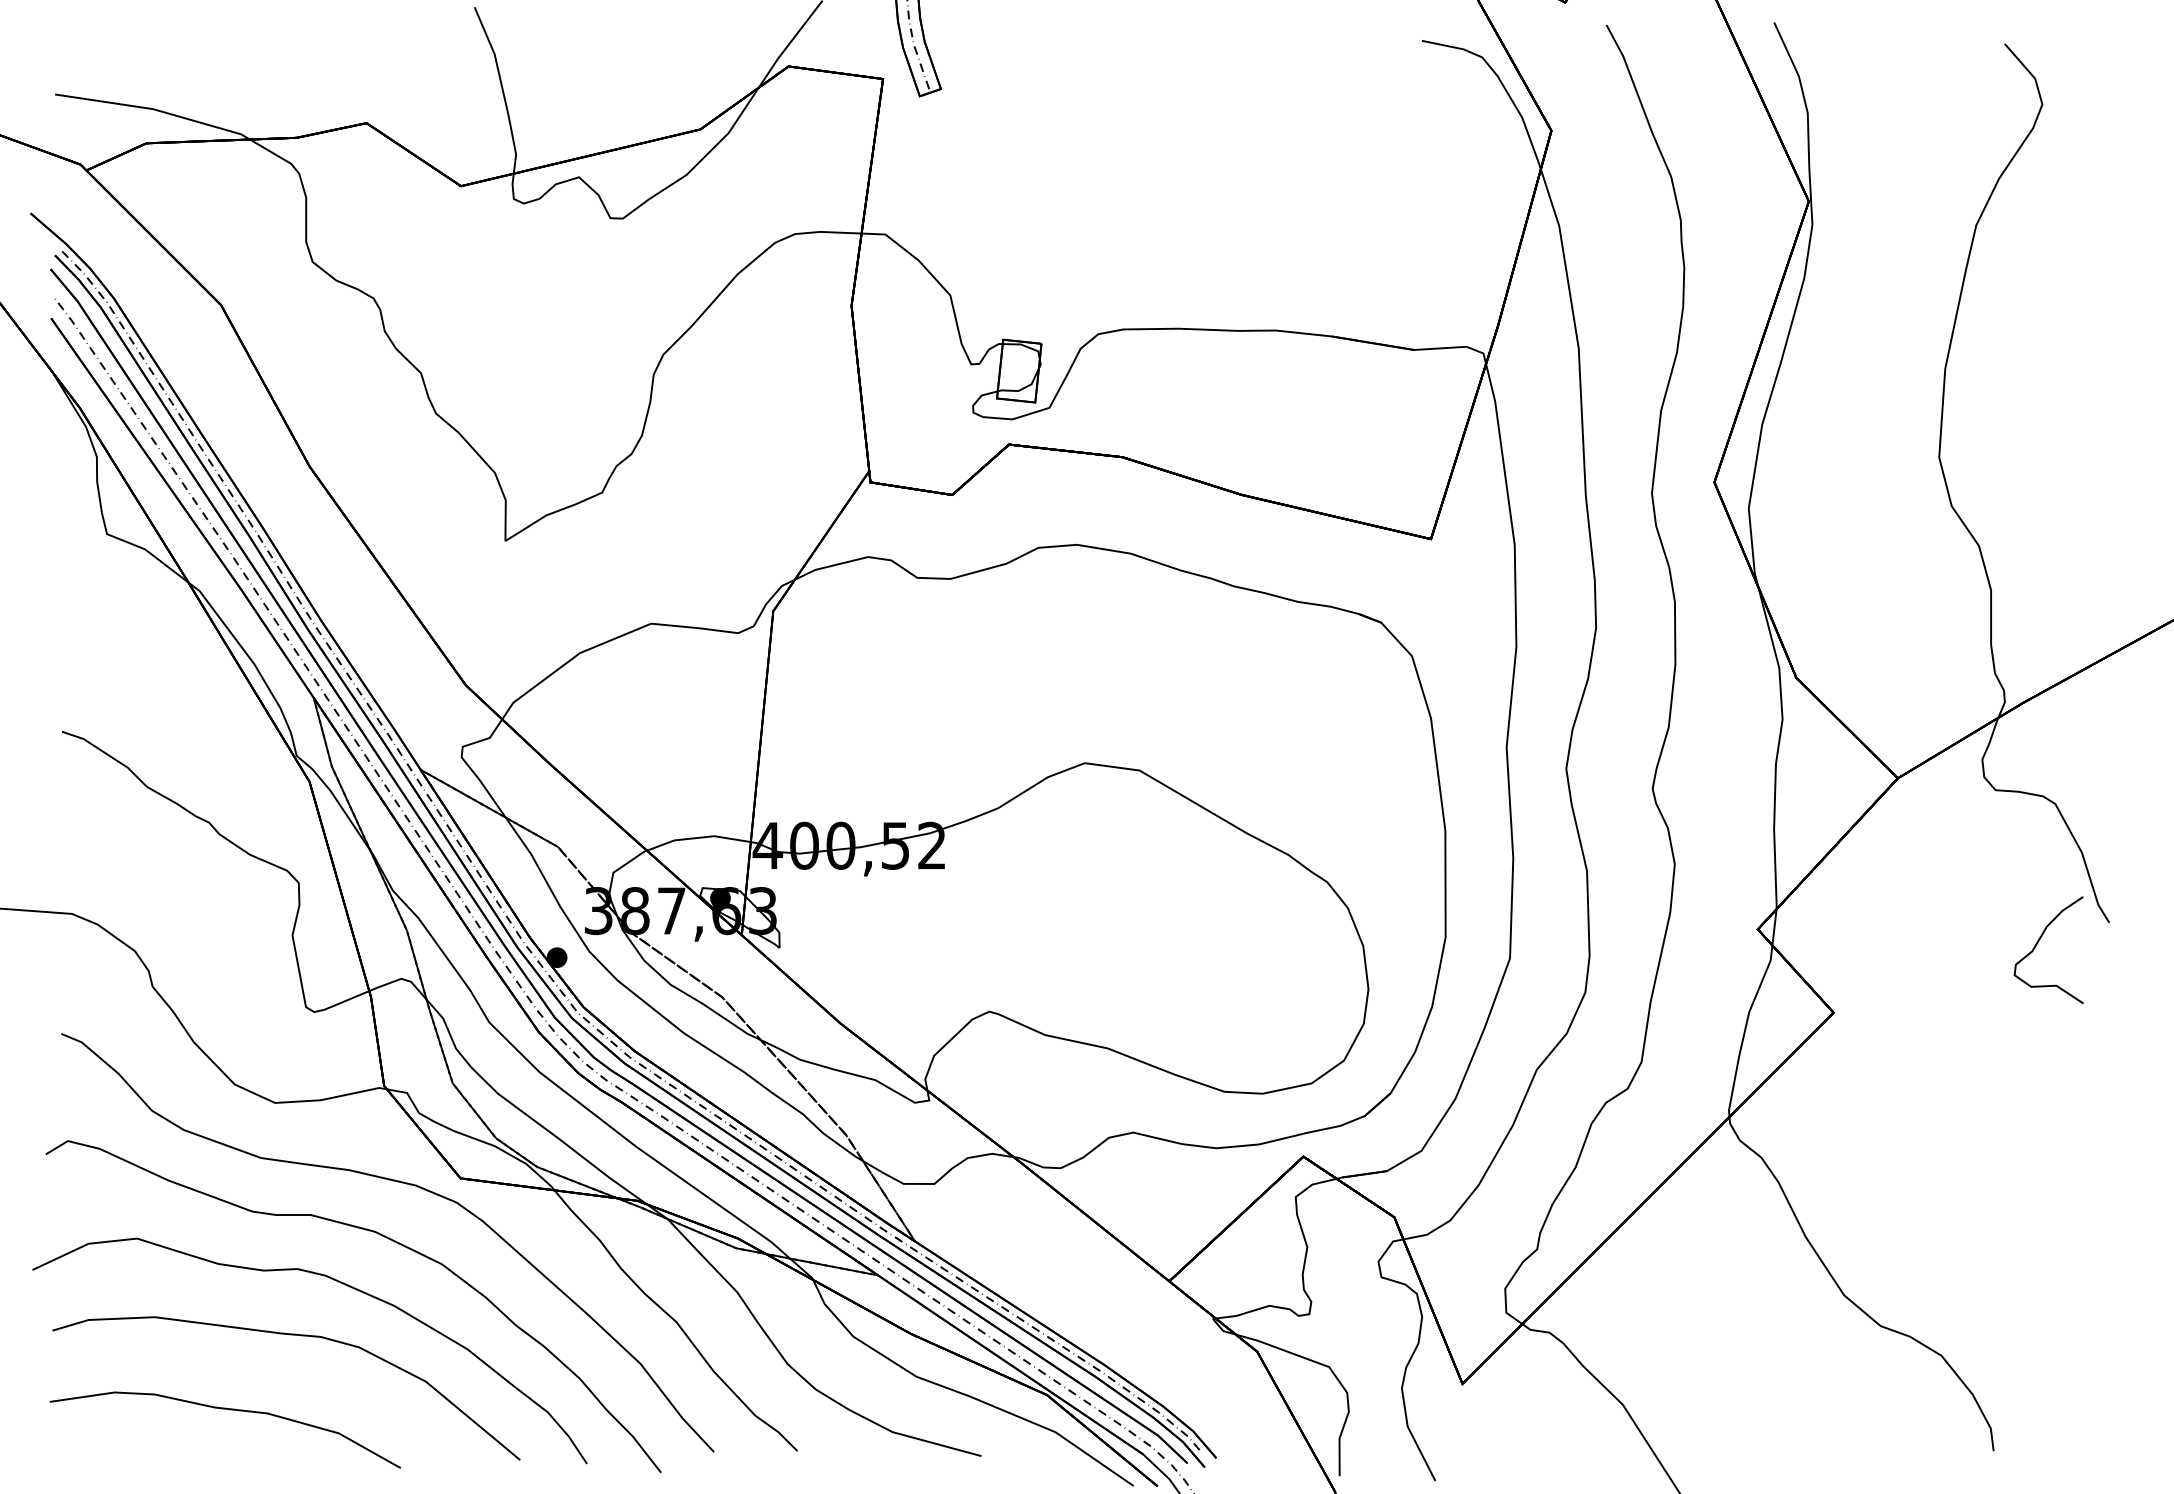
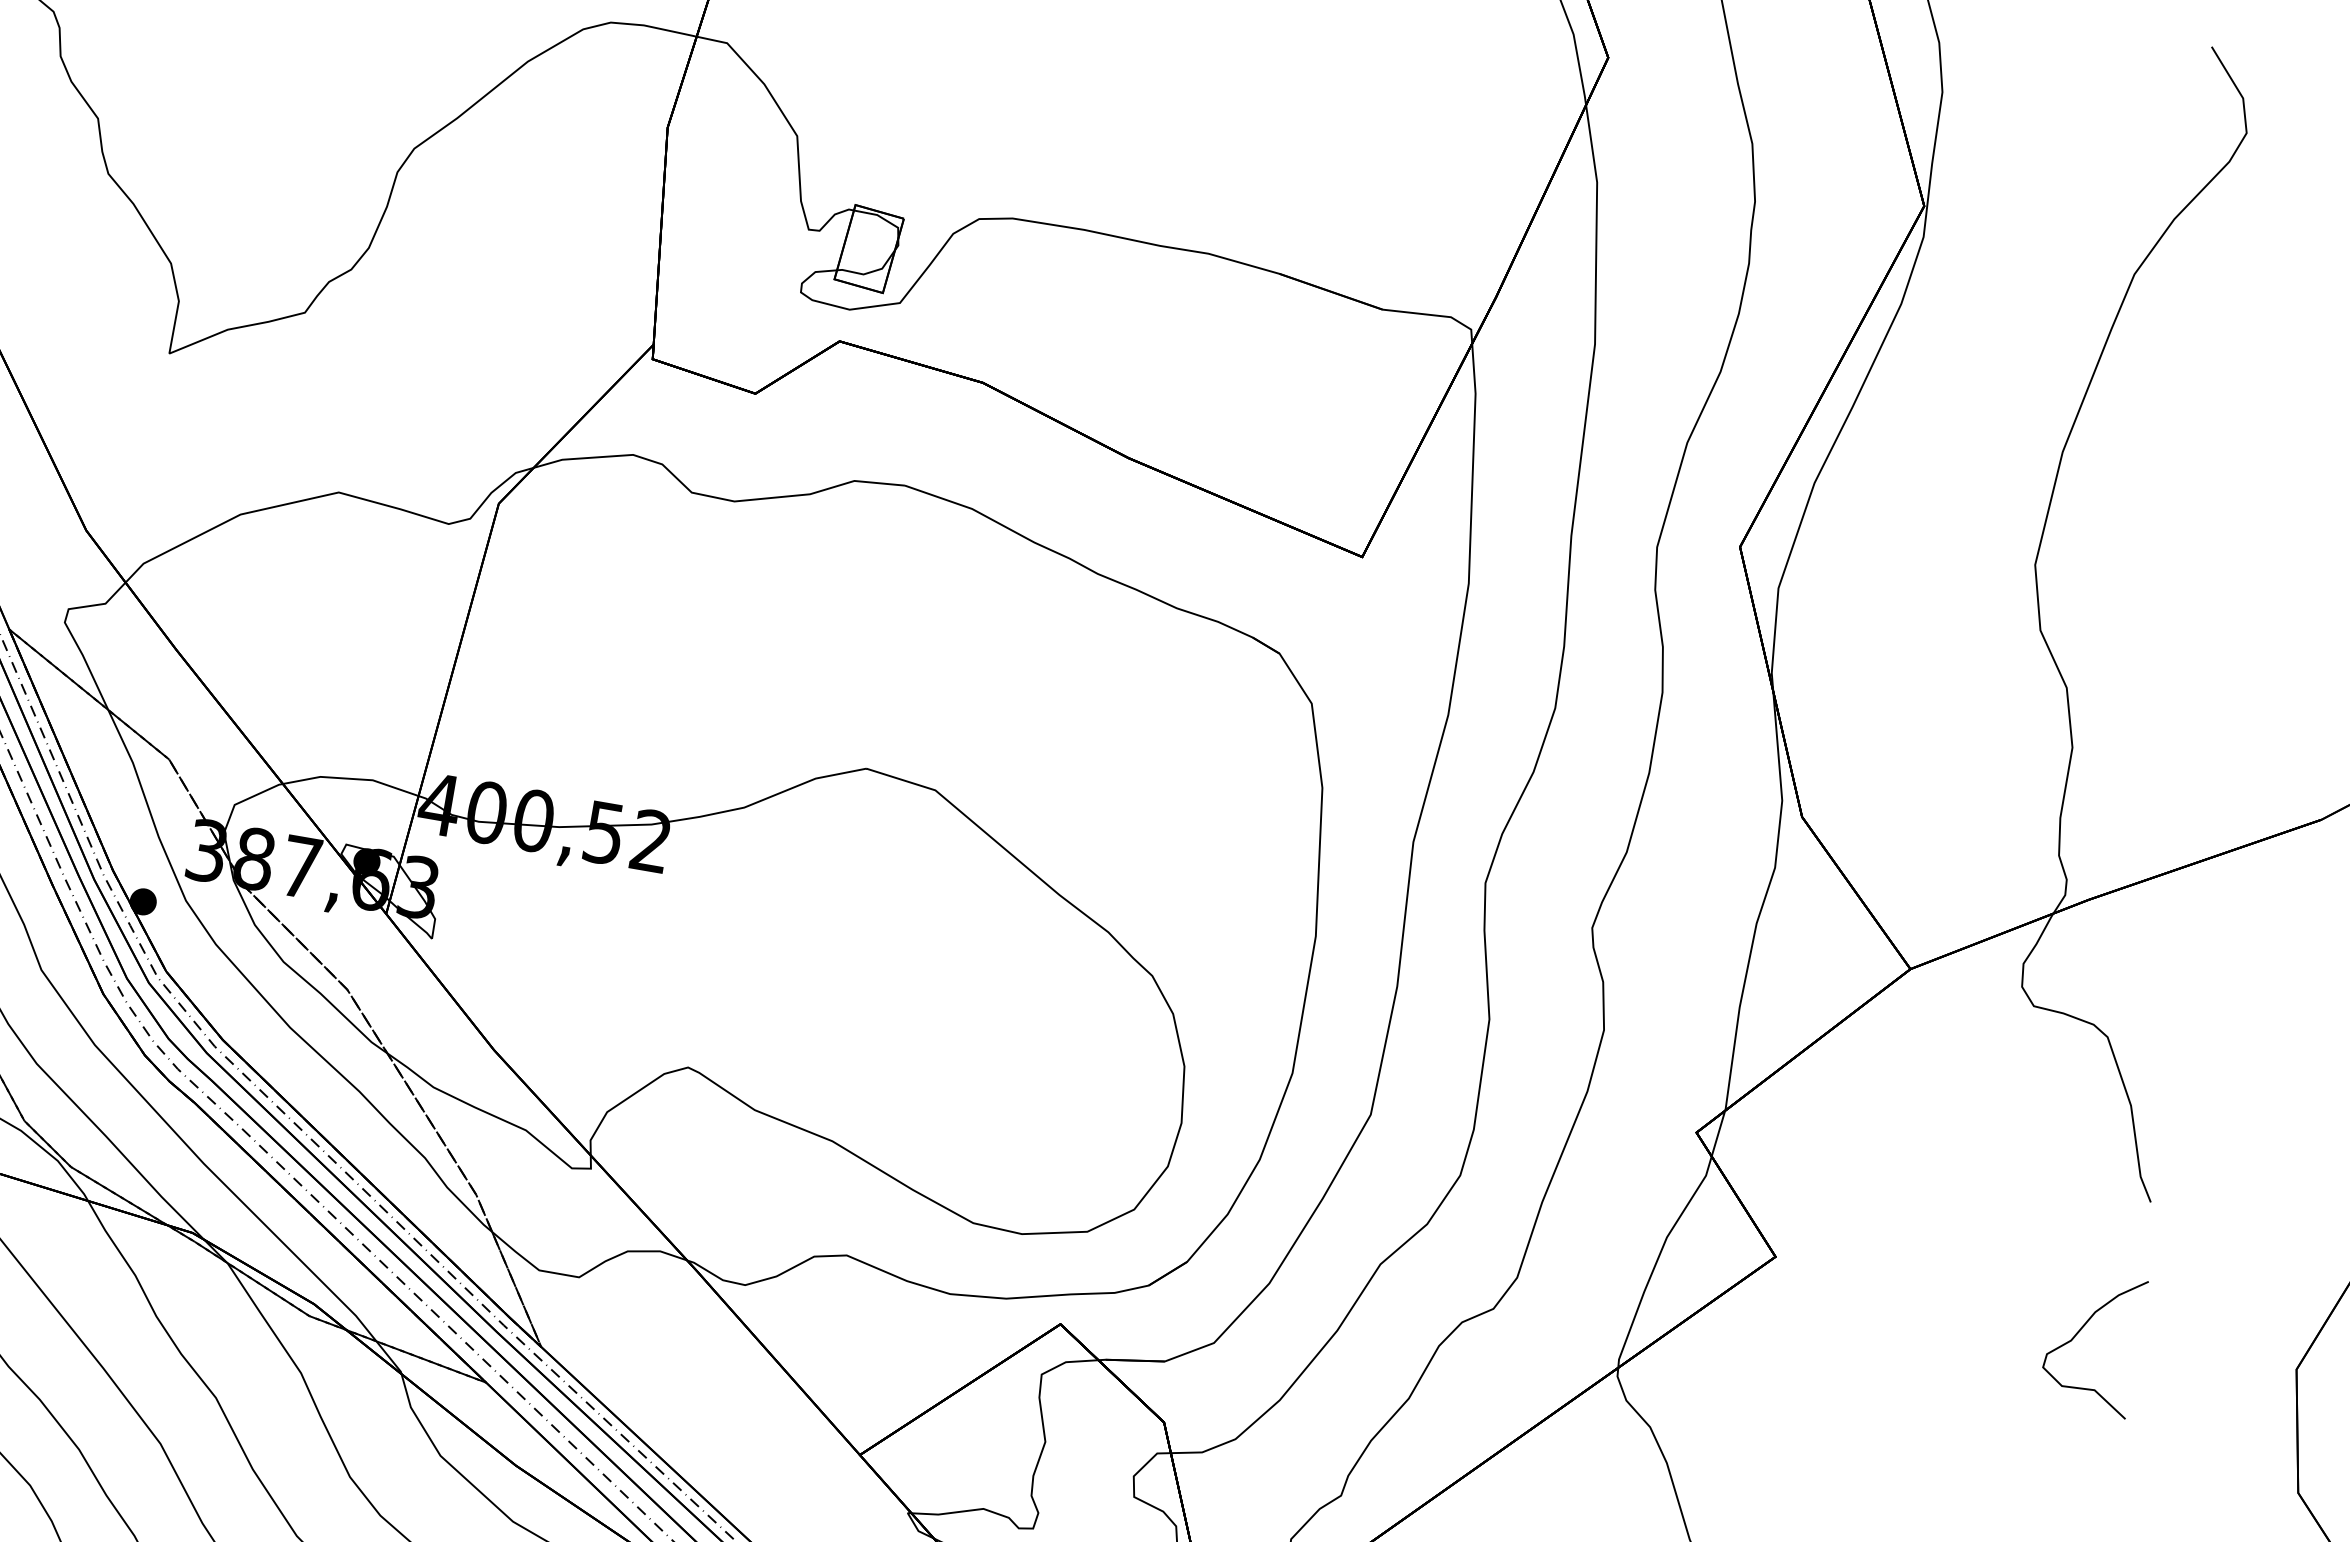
curve: (2039, 941) -> (2082, 1329), moved

